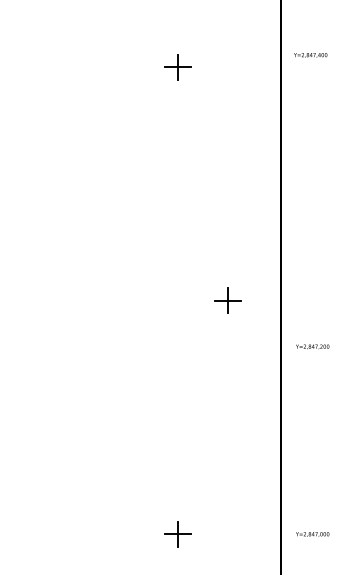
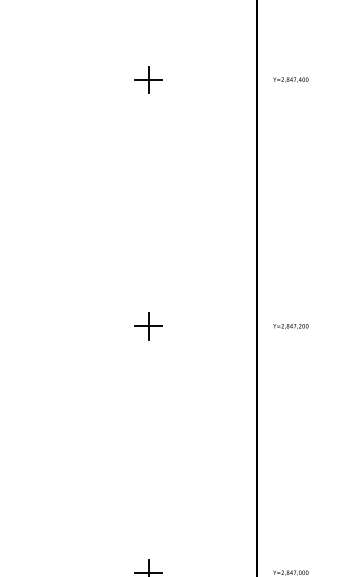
text: (310, 55) -> (290, 80), moved
part: (227, 300) -> (148, 326), moved
text: (312, 346) -> (290, 326), moved

